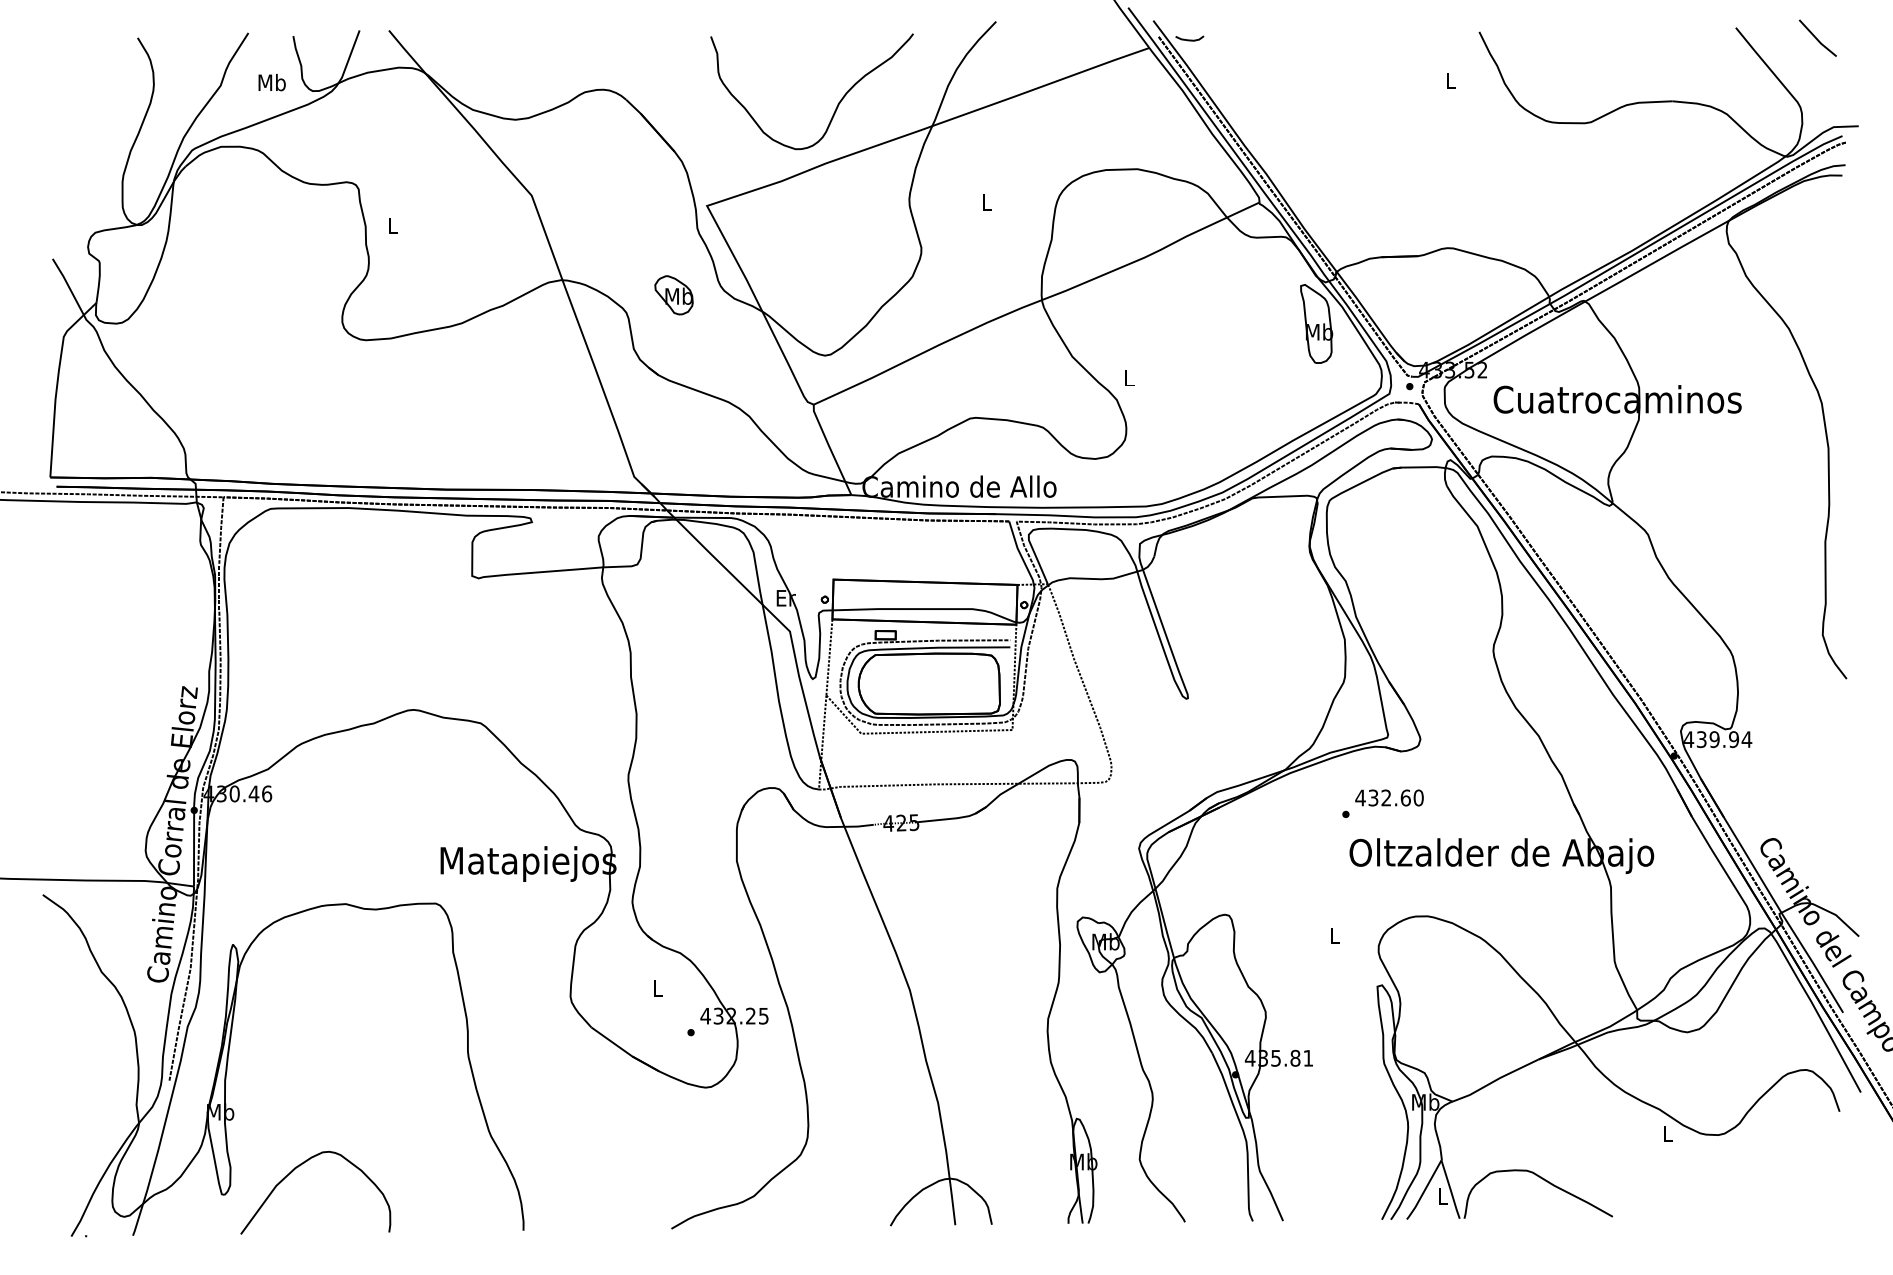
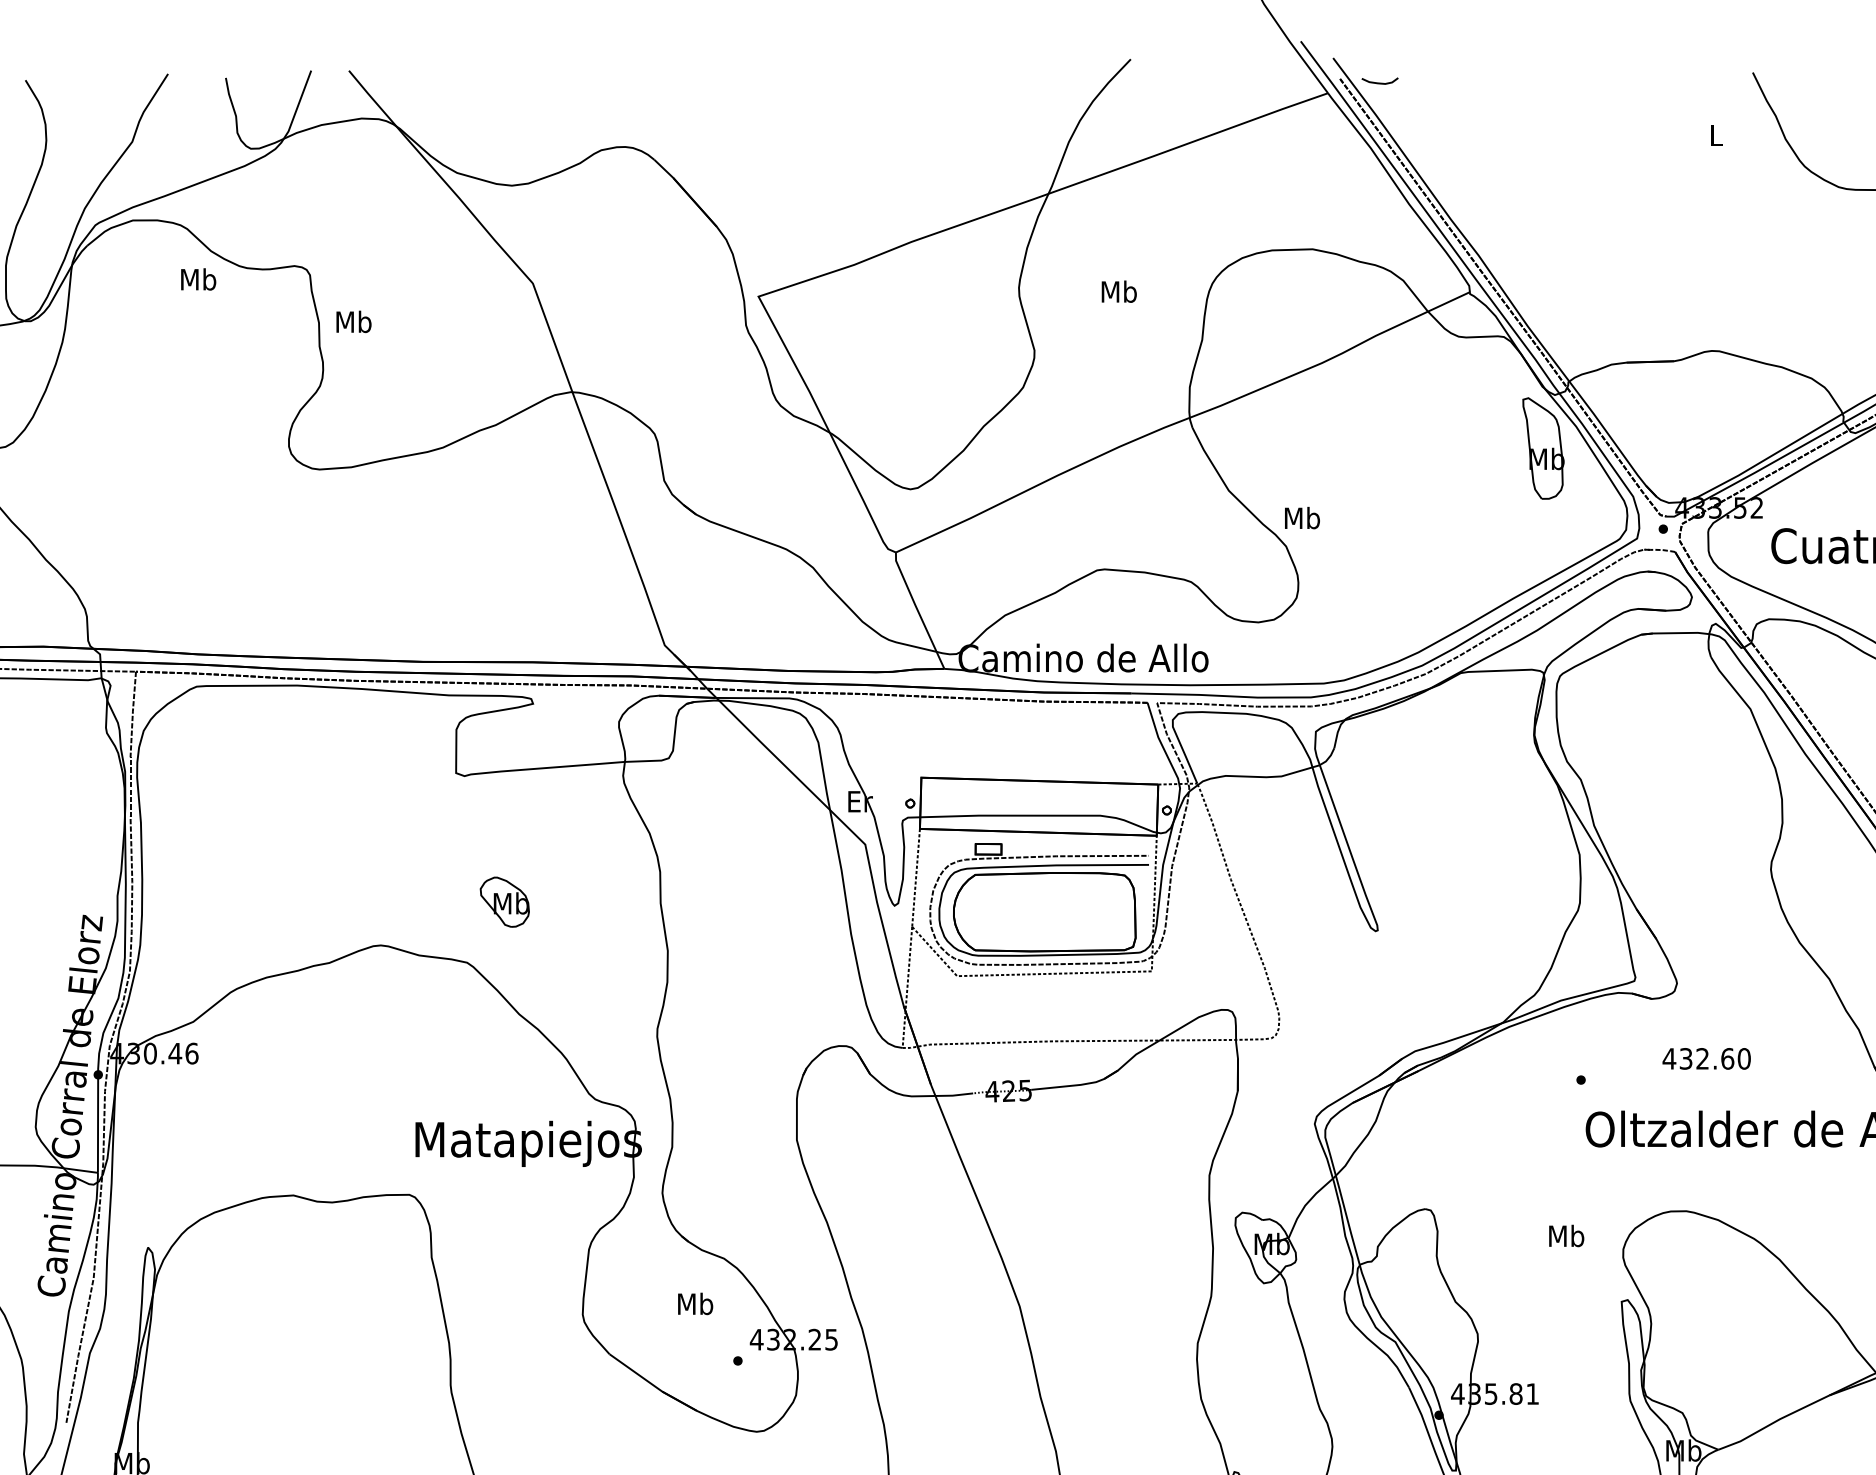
text: (271, 82) -> (197, 279), moved
curve: (837, 104) -> (926, 165), removed
text: (986, 201) -> (1118, 290), L -> Mb
text: (392, 225) -> (353, 321), L -> Mb
part: (673, 295) -> (504, 902), moved
text: (1129, 377) -> (1302, 517), L -> Mb
text: (1389, 797) -> (1706, 1058), moved
text: (1334, 935) -> (1566, 1235), L -> Mb
text: (657, 987) -> (694, 1302), L -> Mb

